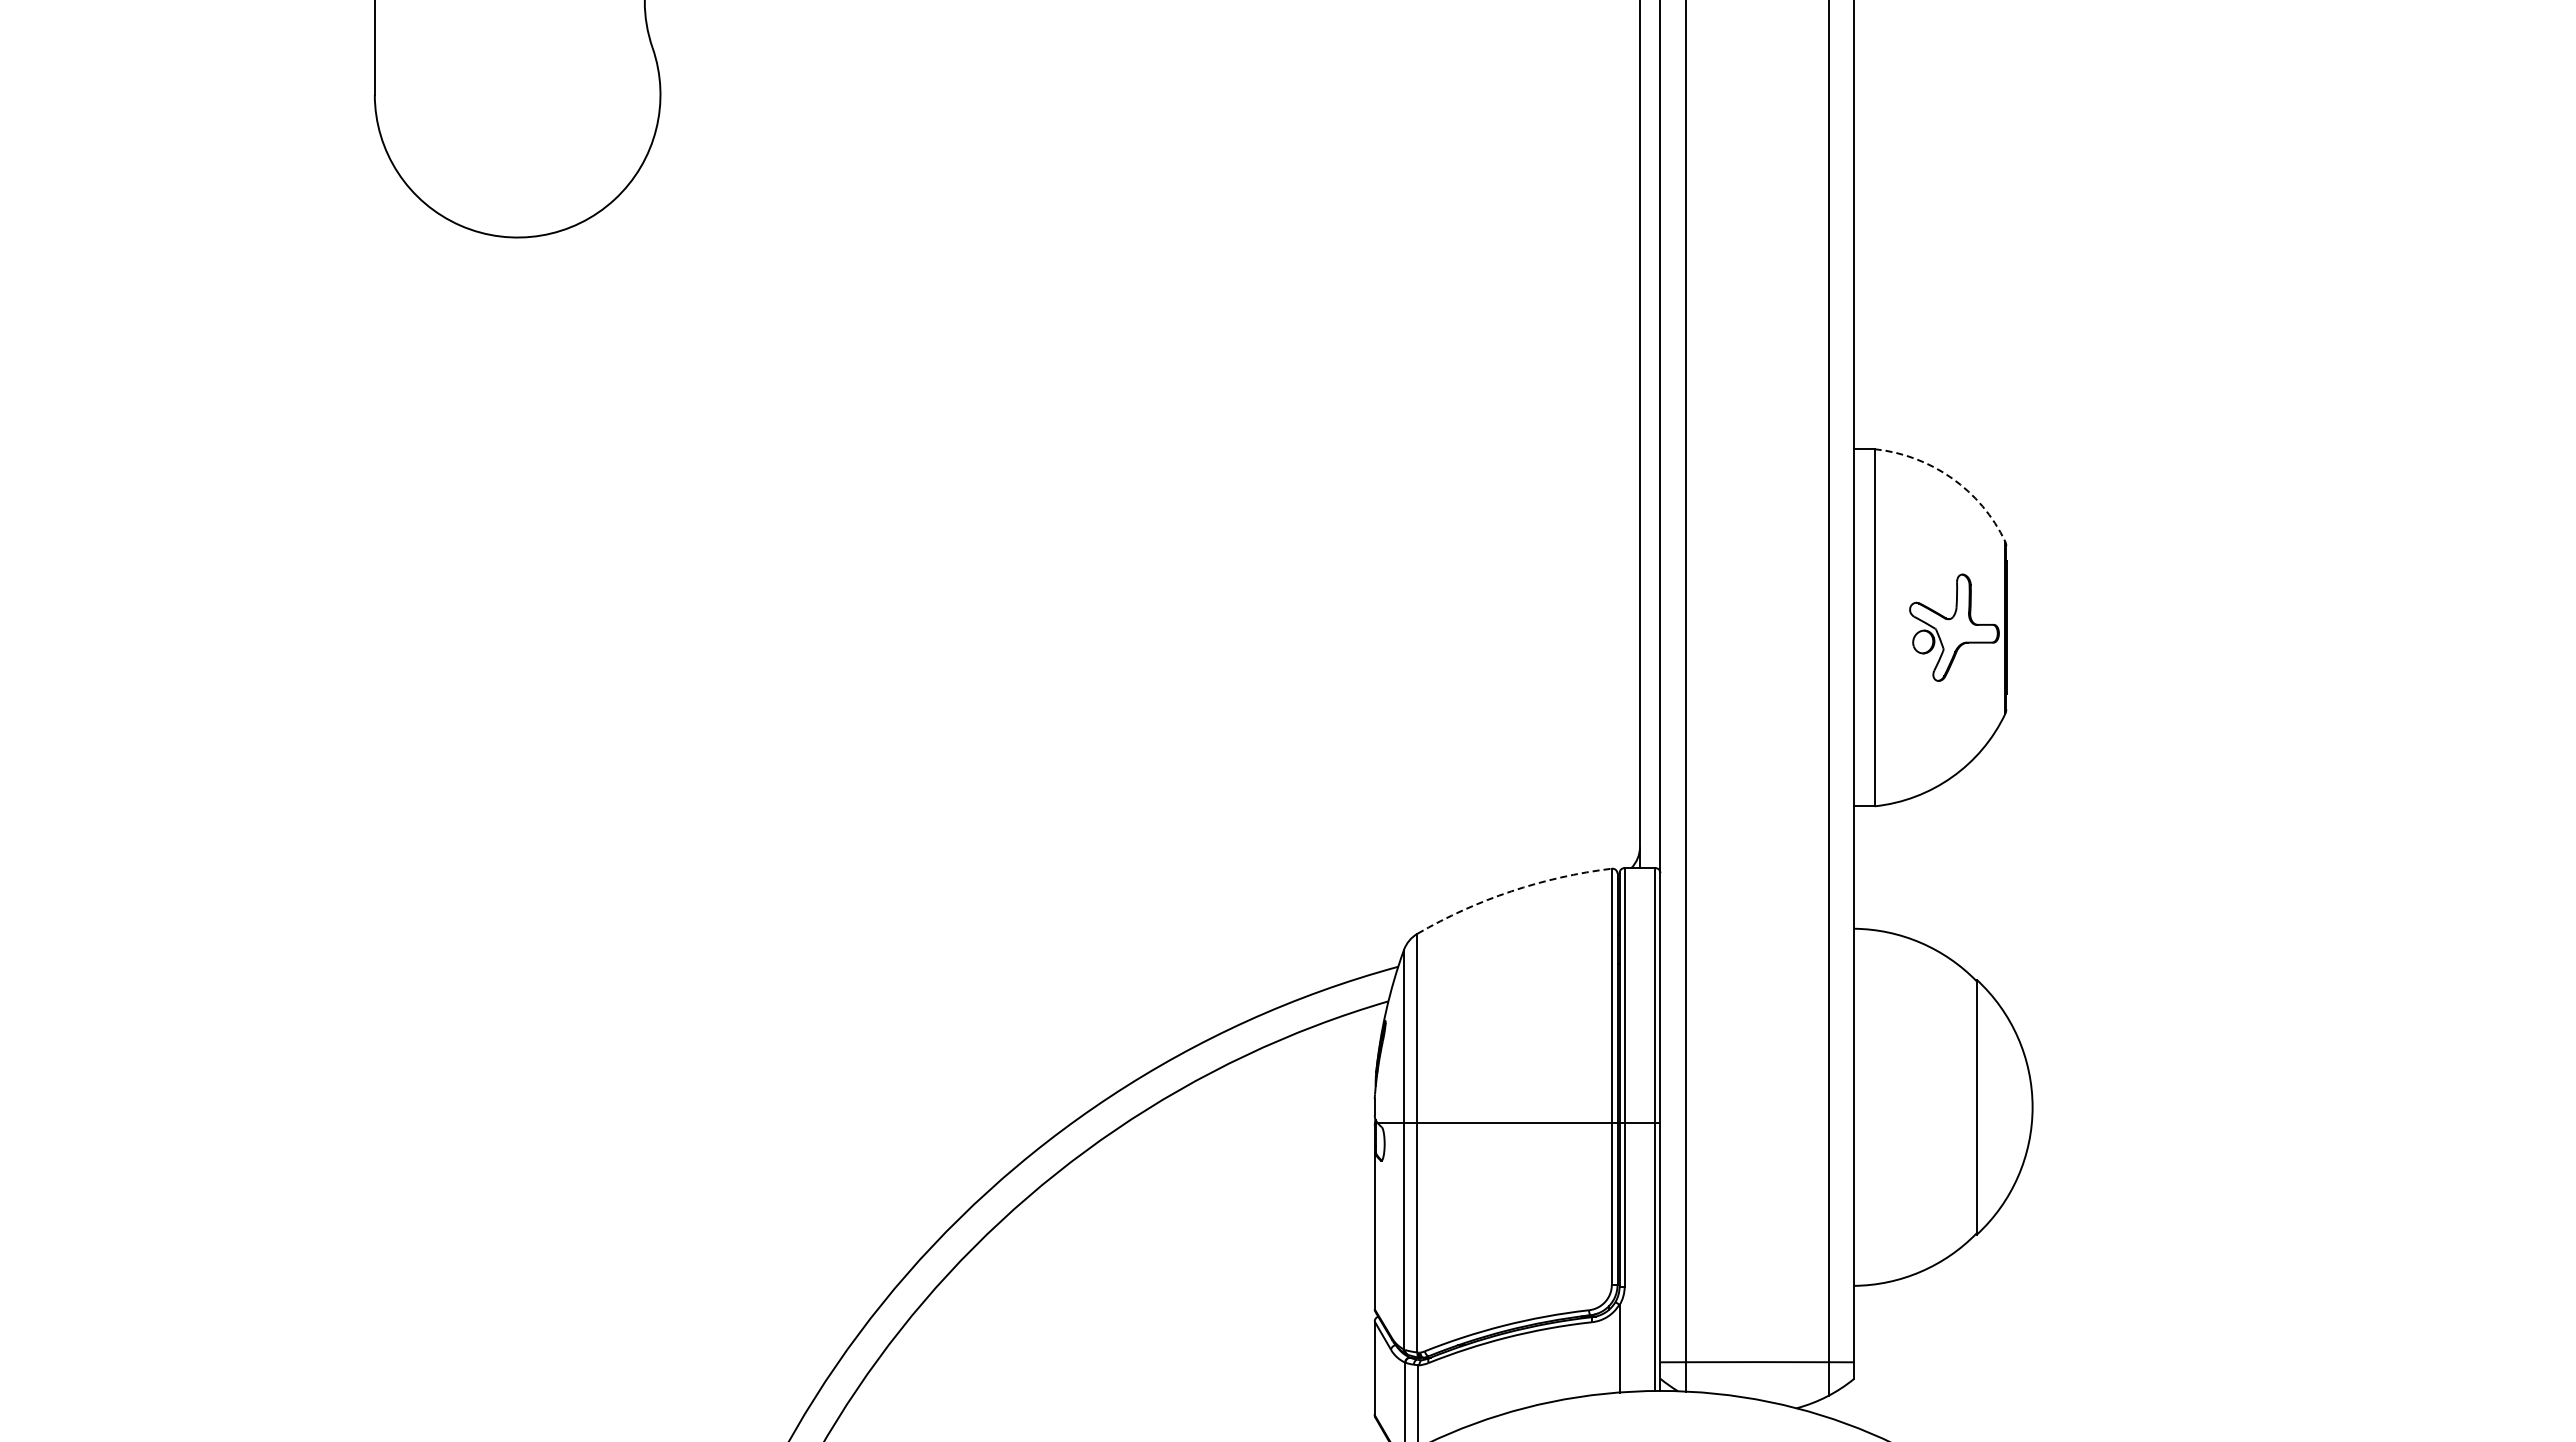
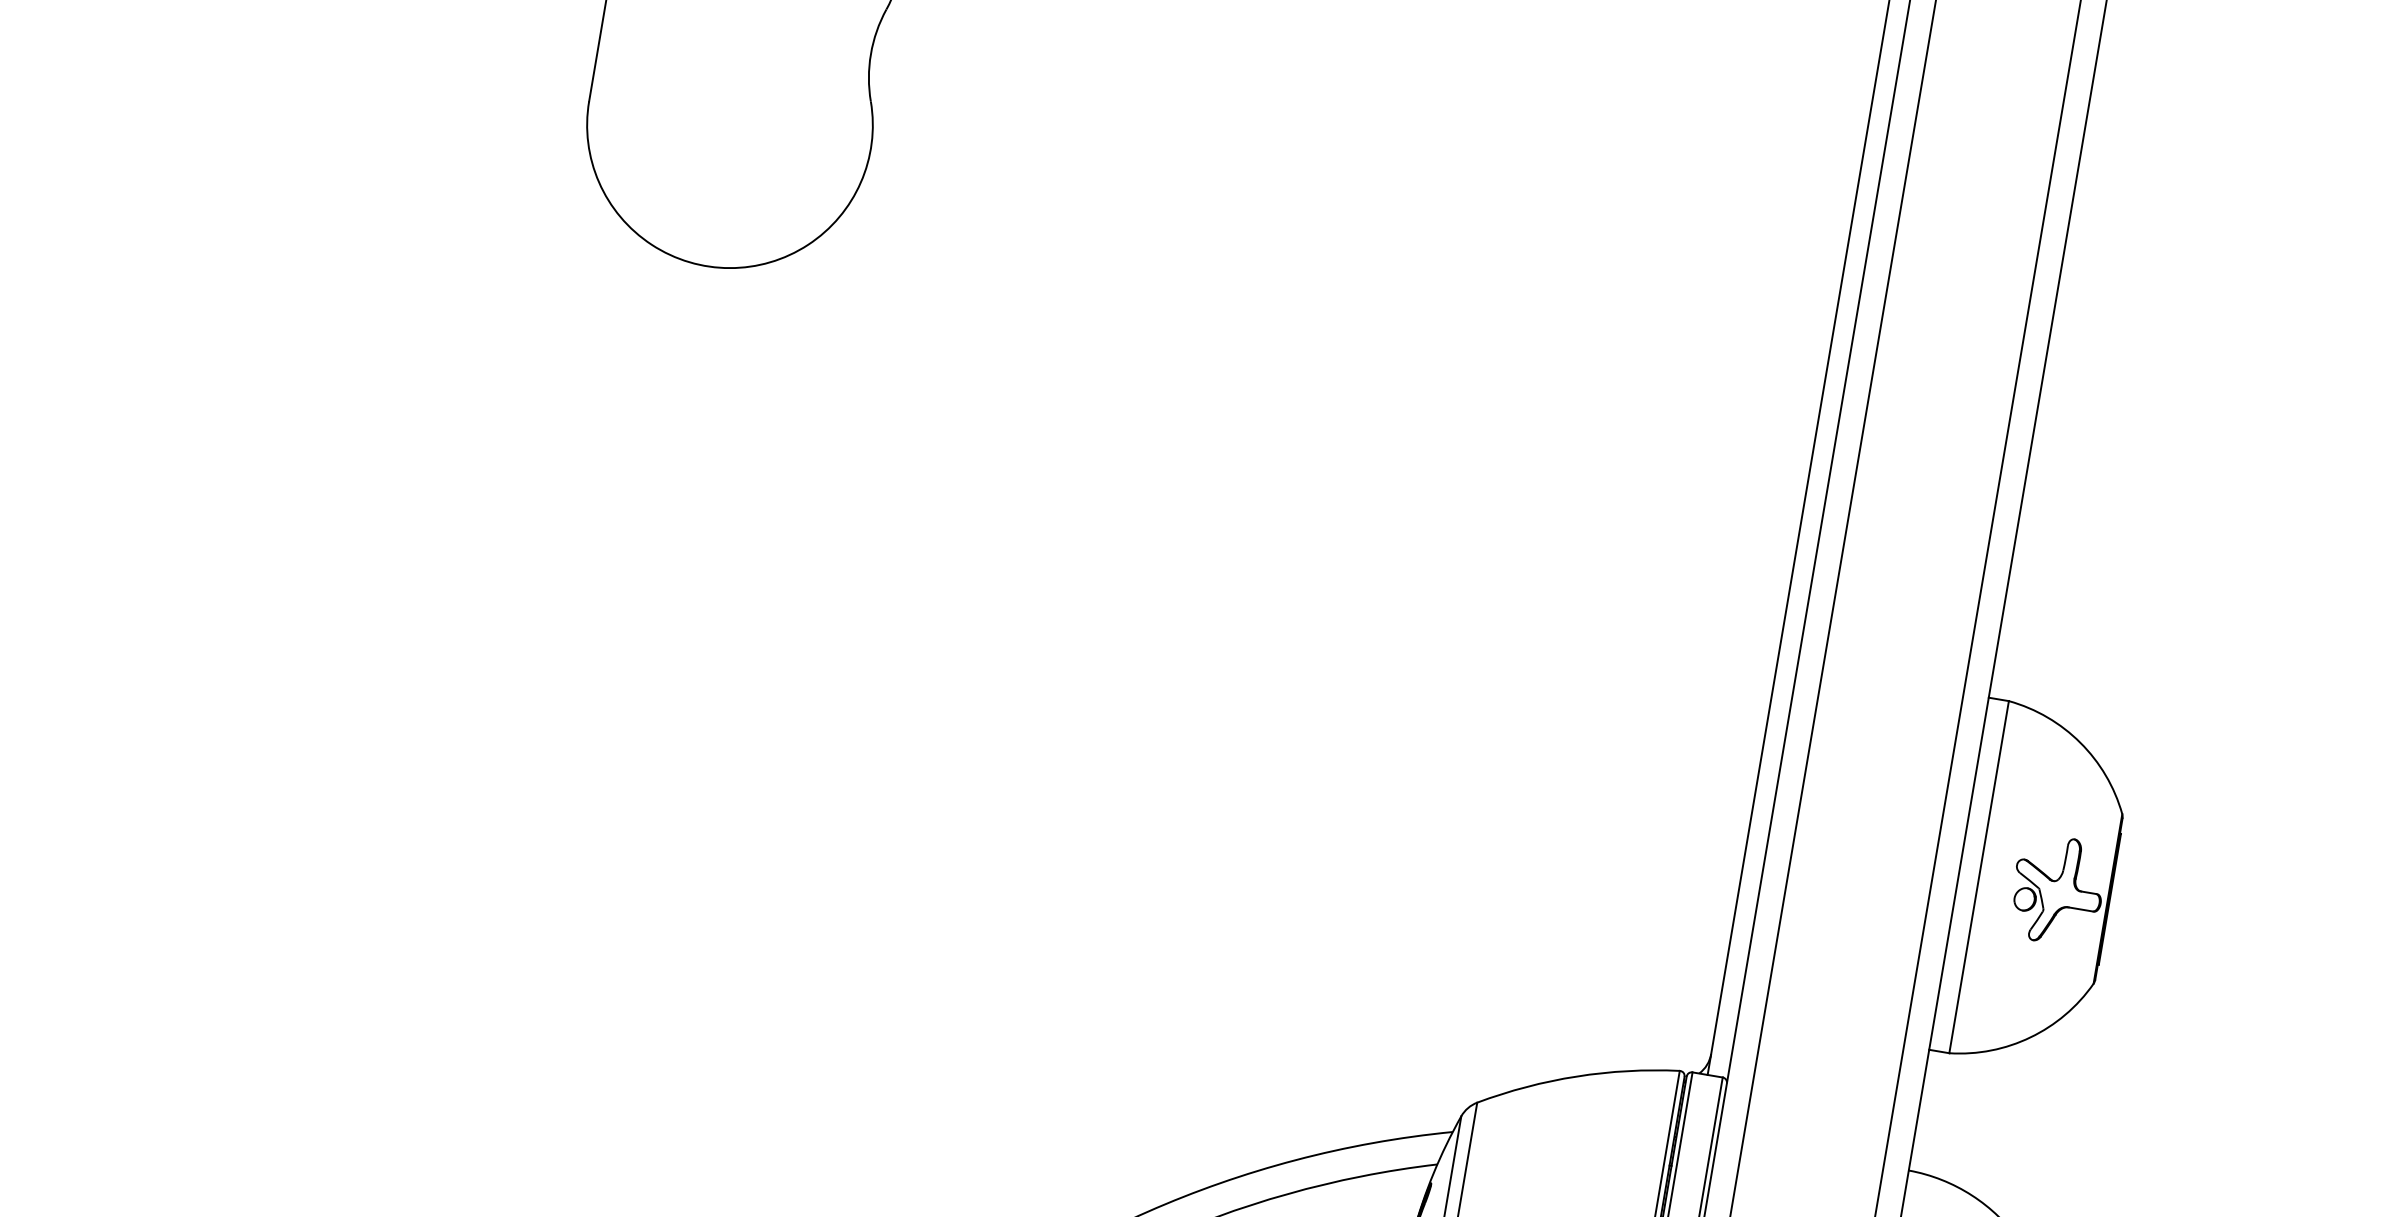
arc: (1952, 478) -> (2080, 742), dashed -> solid
arc: (1511, 891) -> (1577, 1076), dashed -> solid

